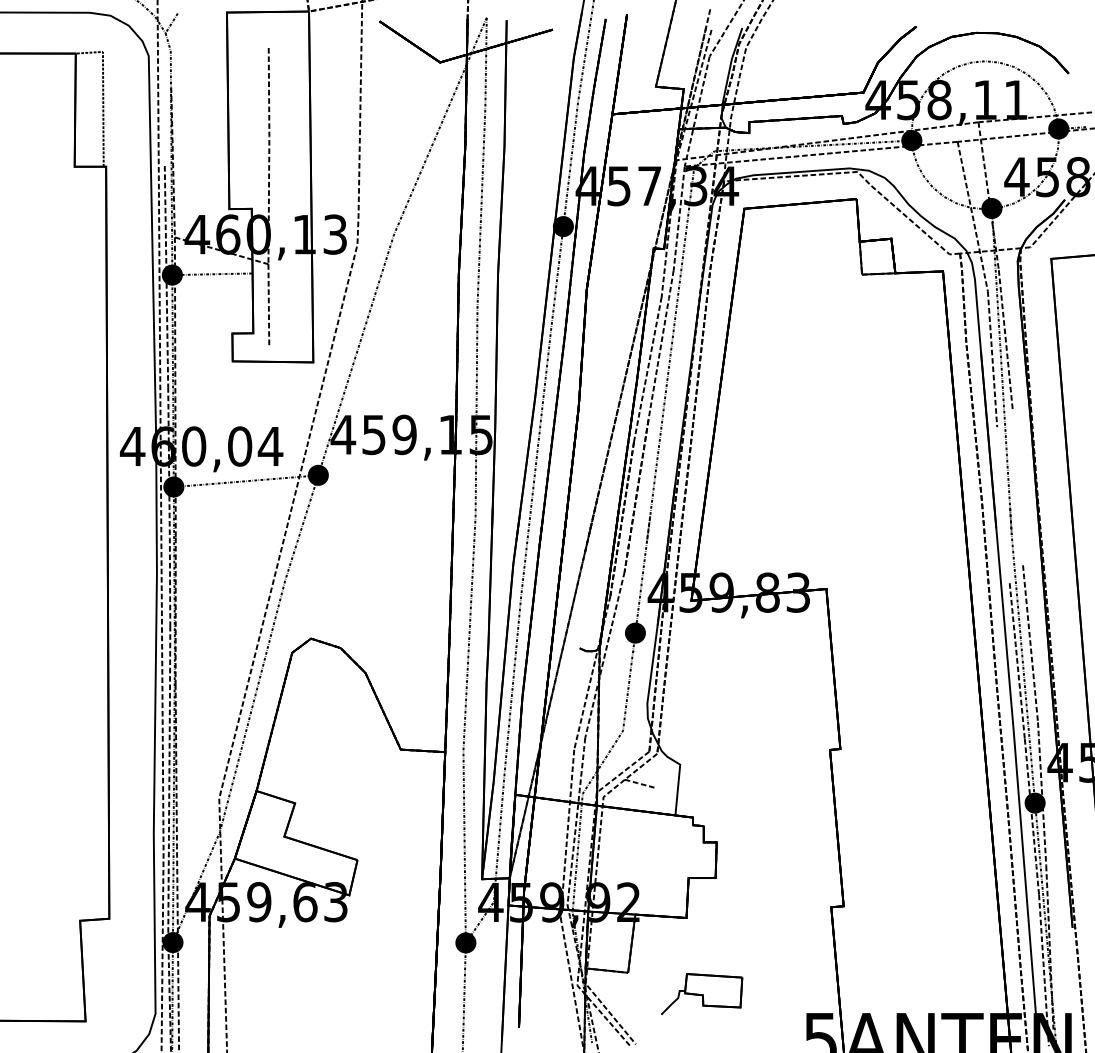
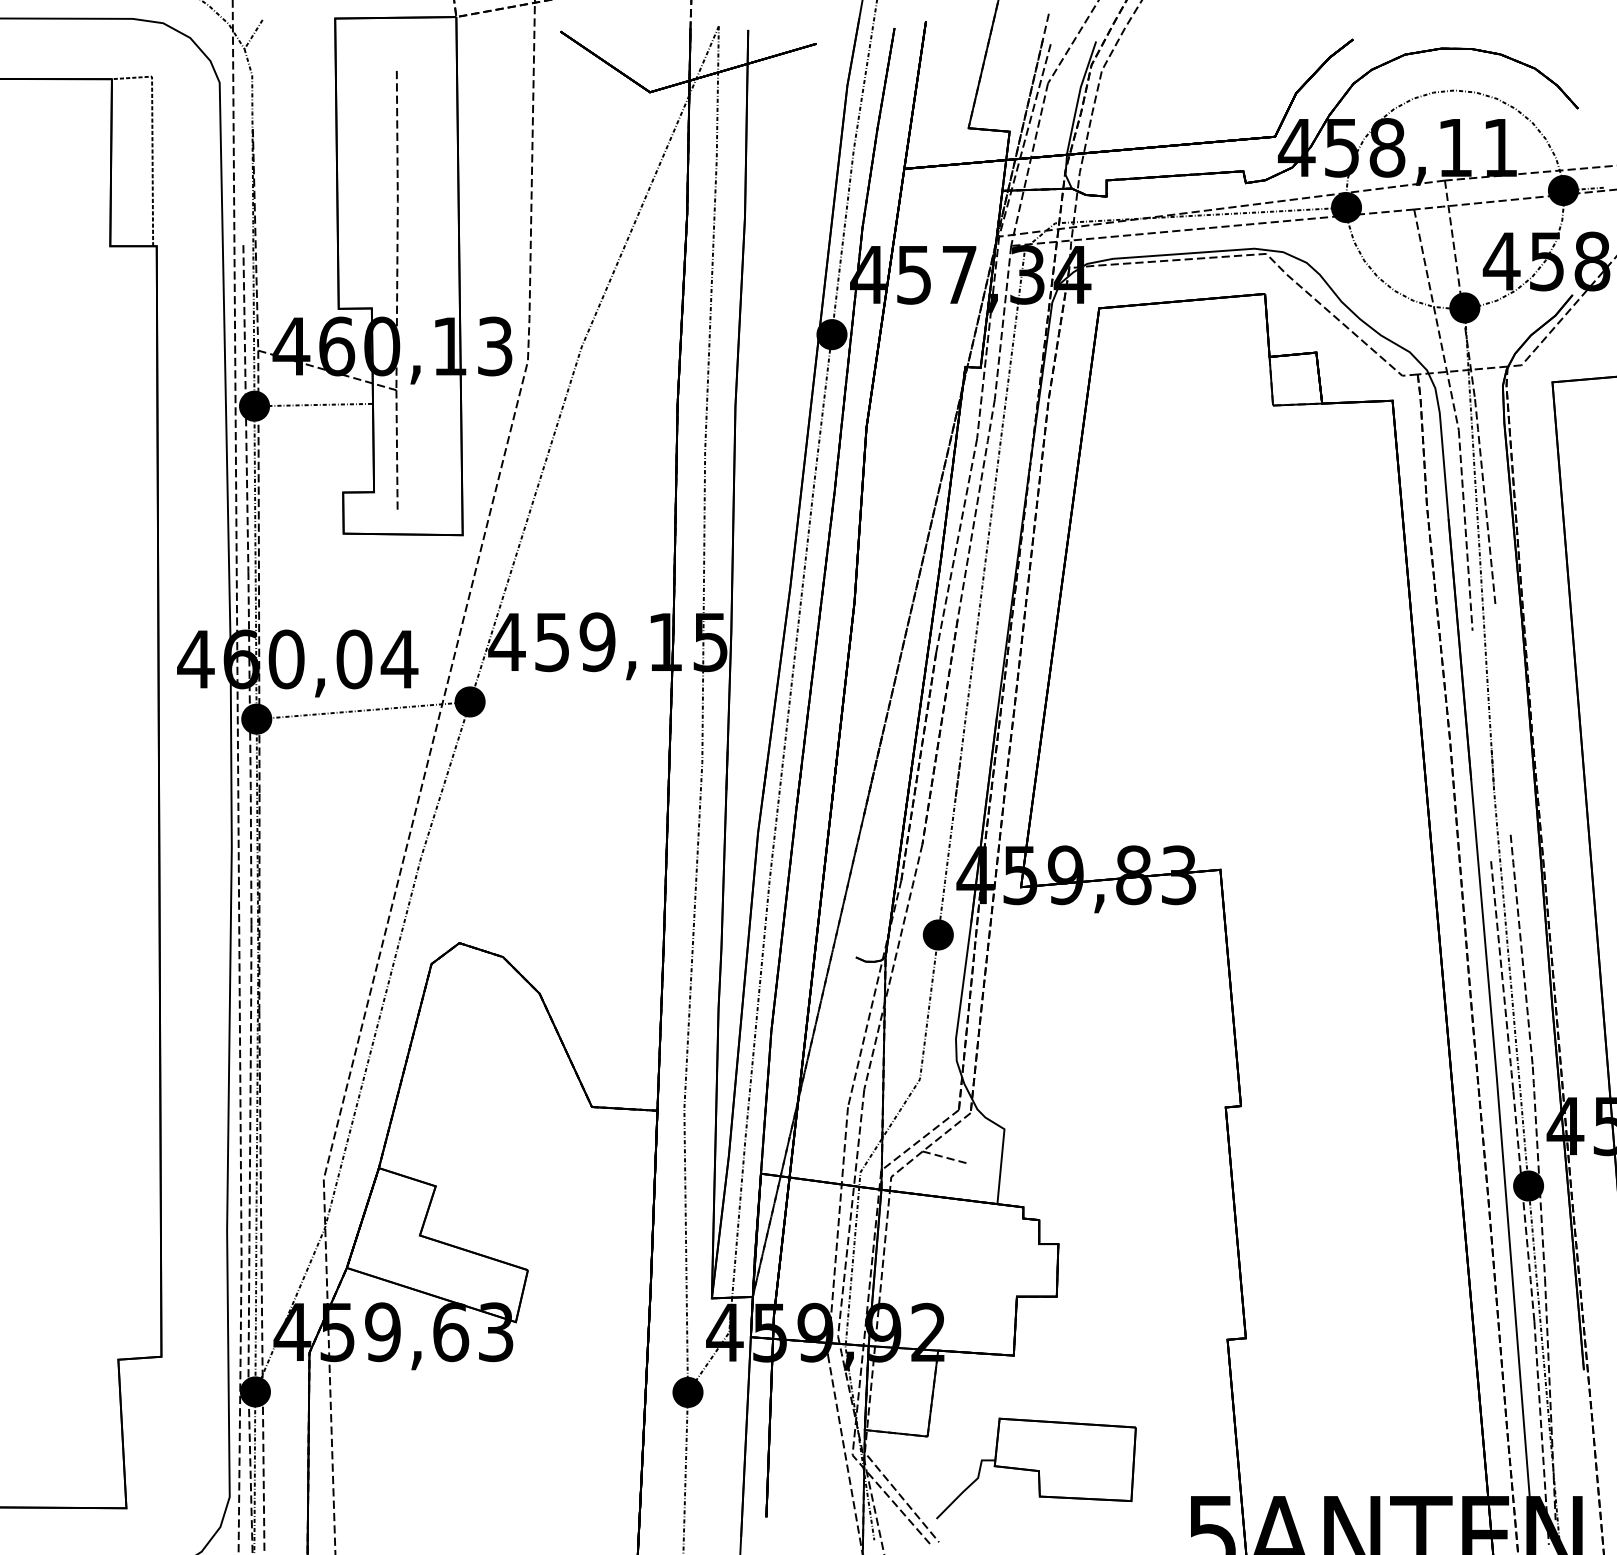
part: (701, 993) -> (1035, 1467), size x1.67

